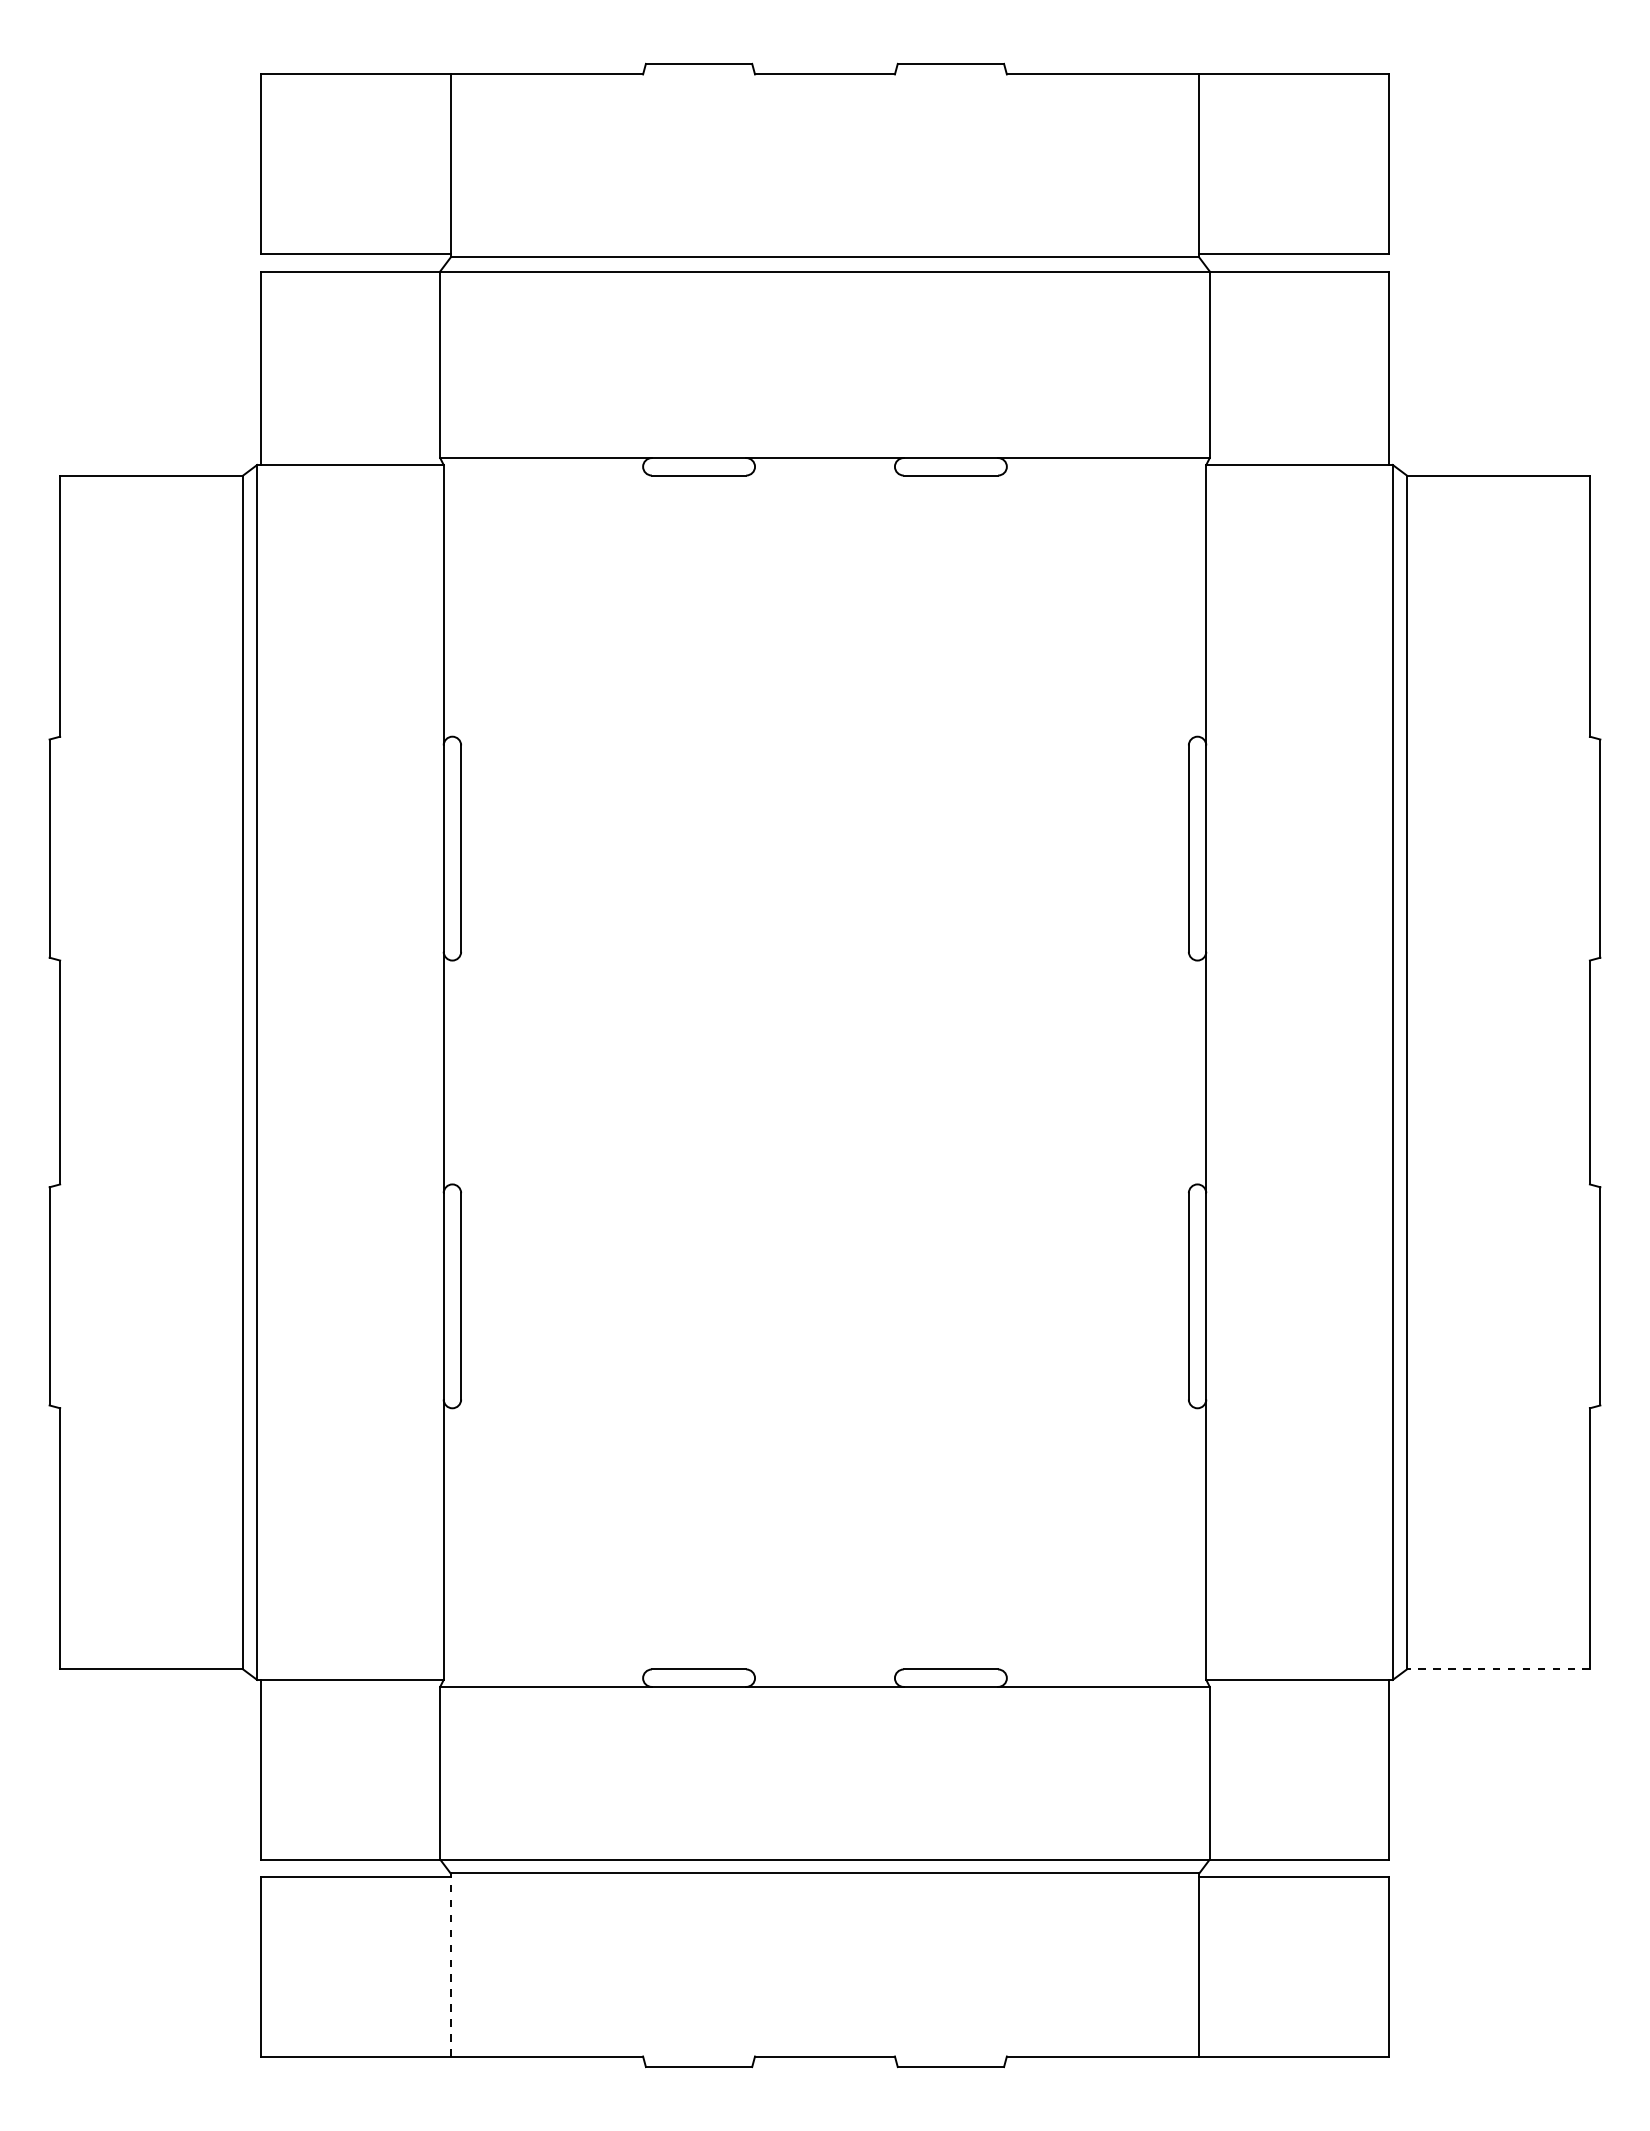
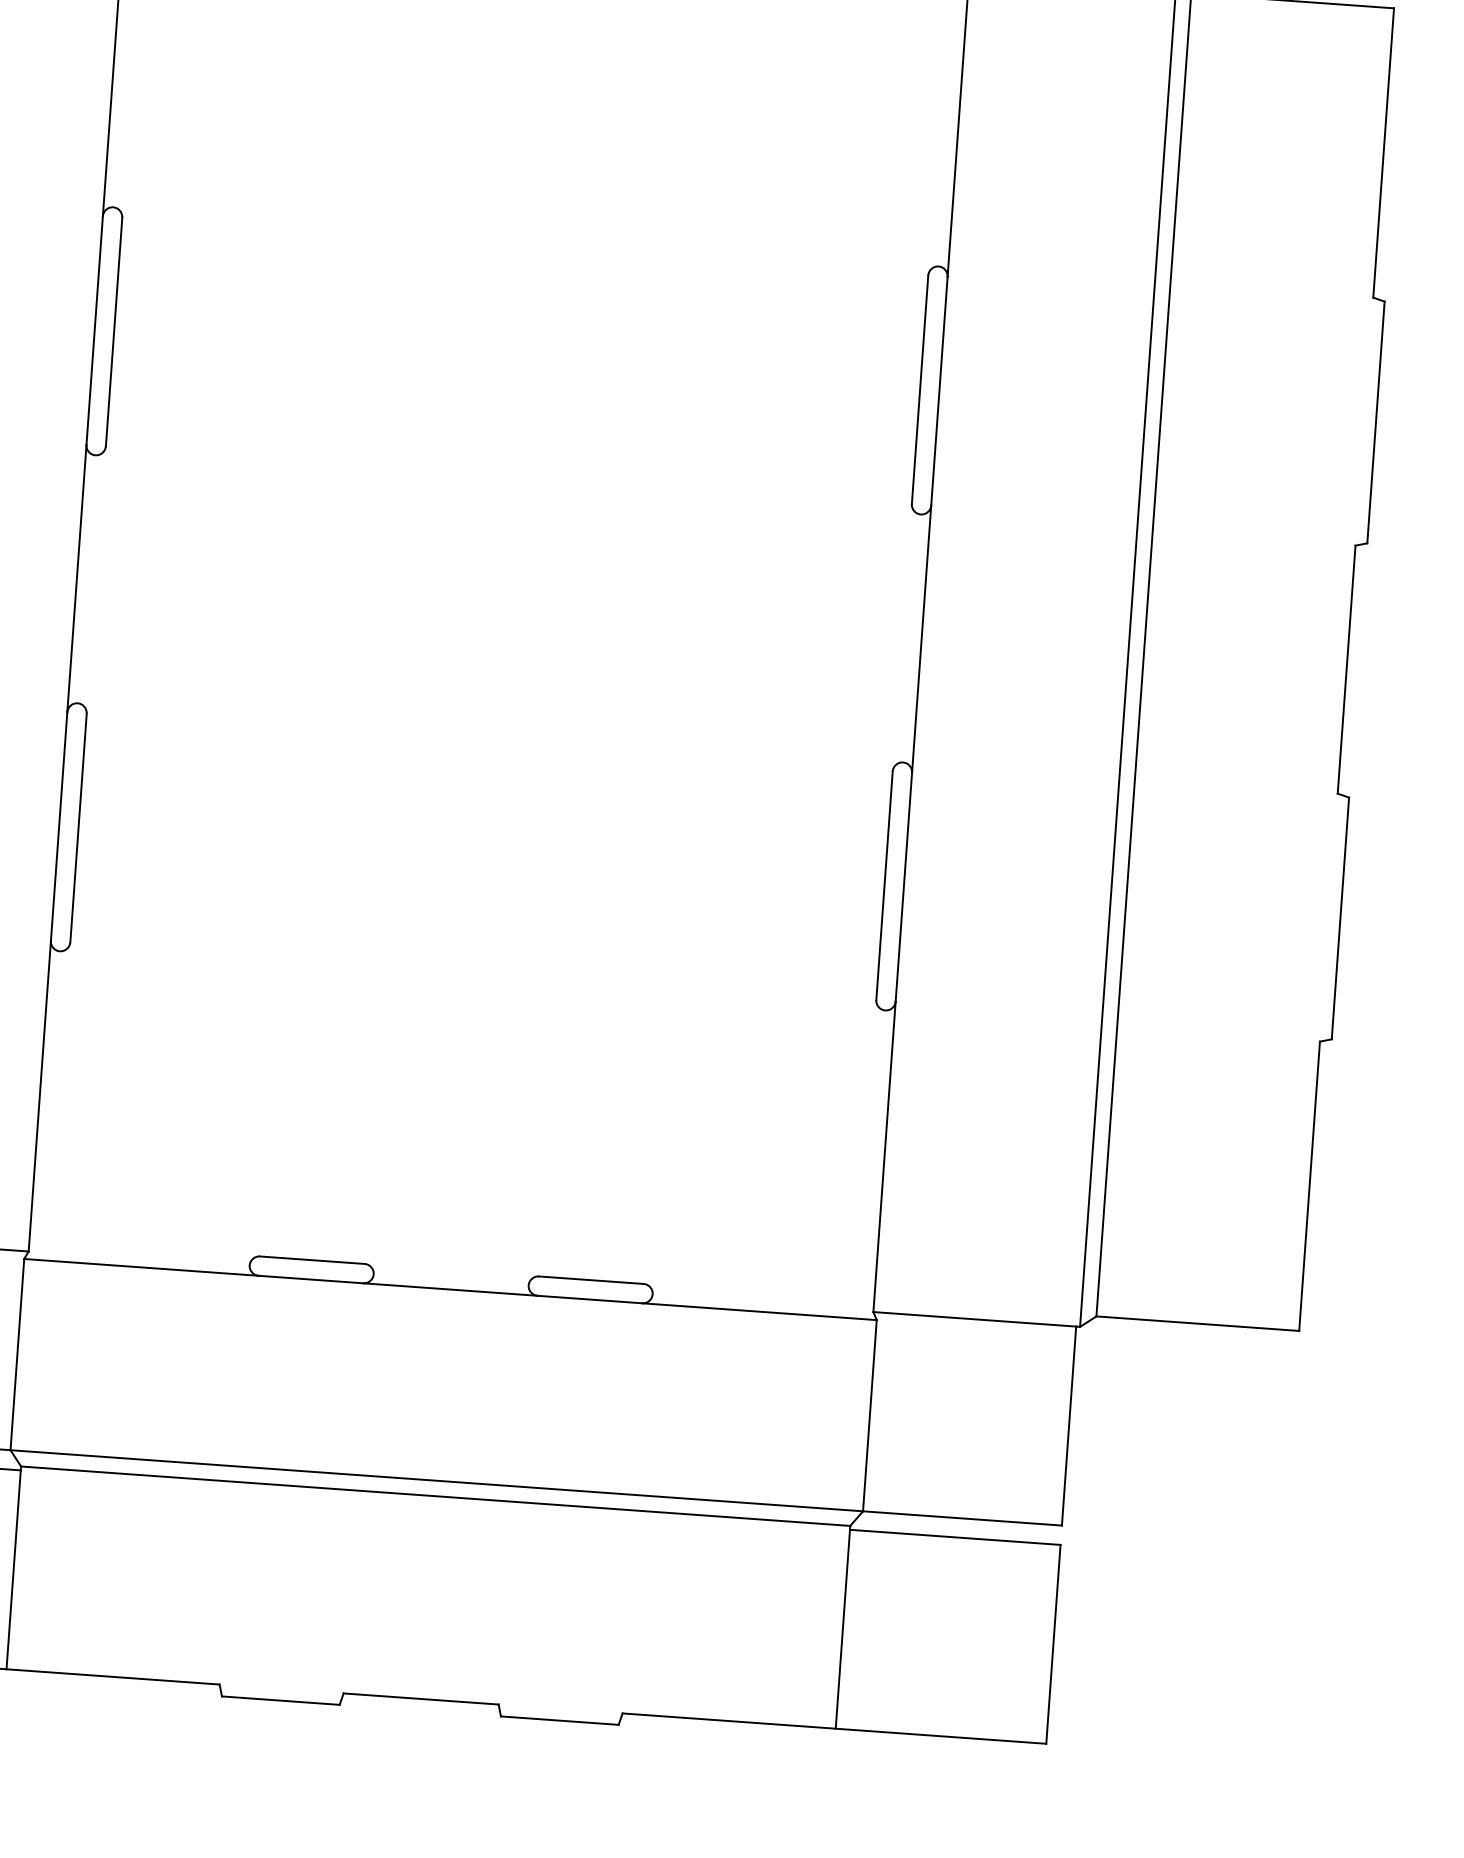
line: (1498, 1669) -> (1197, 1323), dashed -> solid
line: (450, 1966) -> (13, 1569), dashed -> solid

